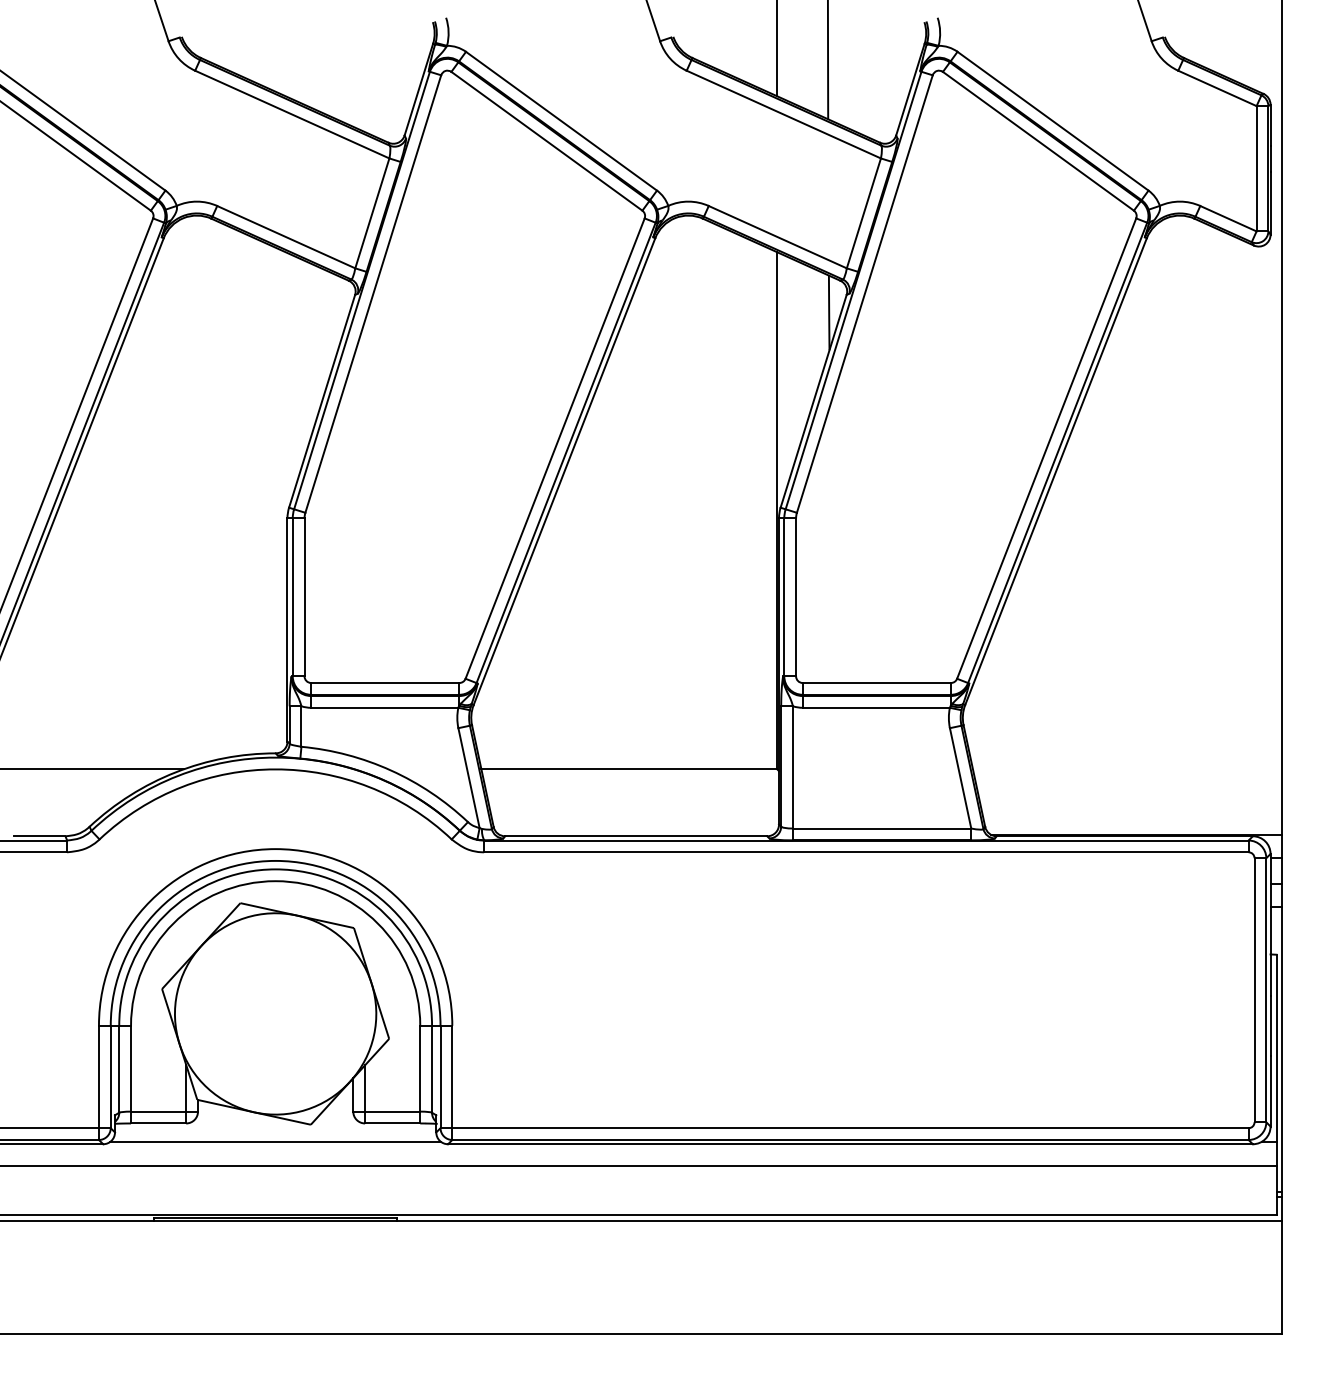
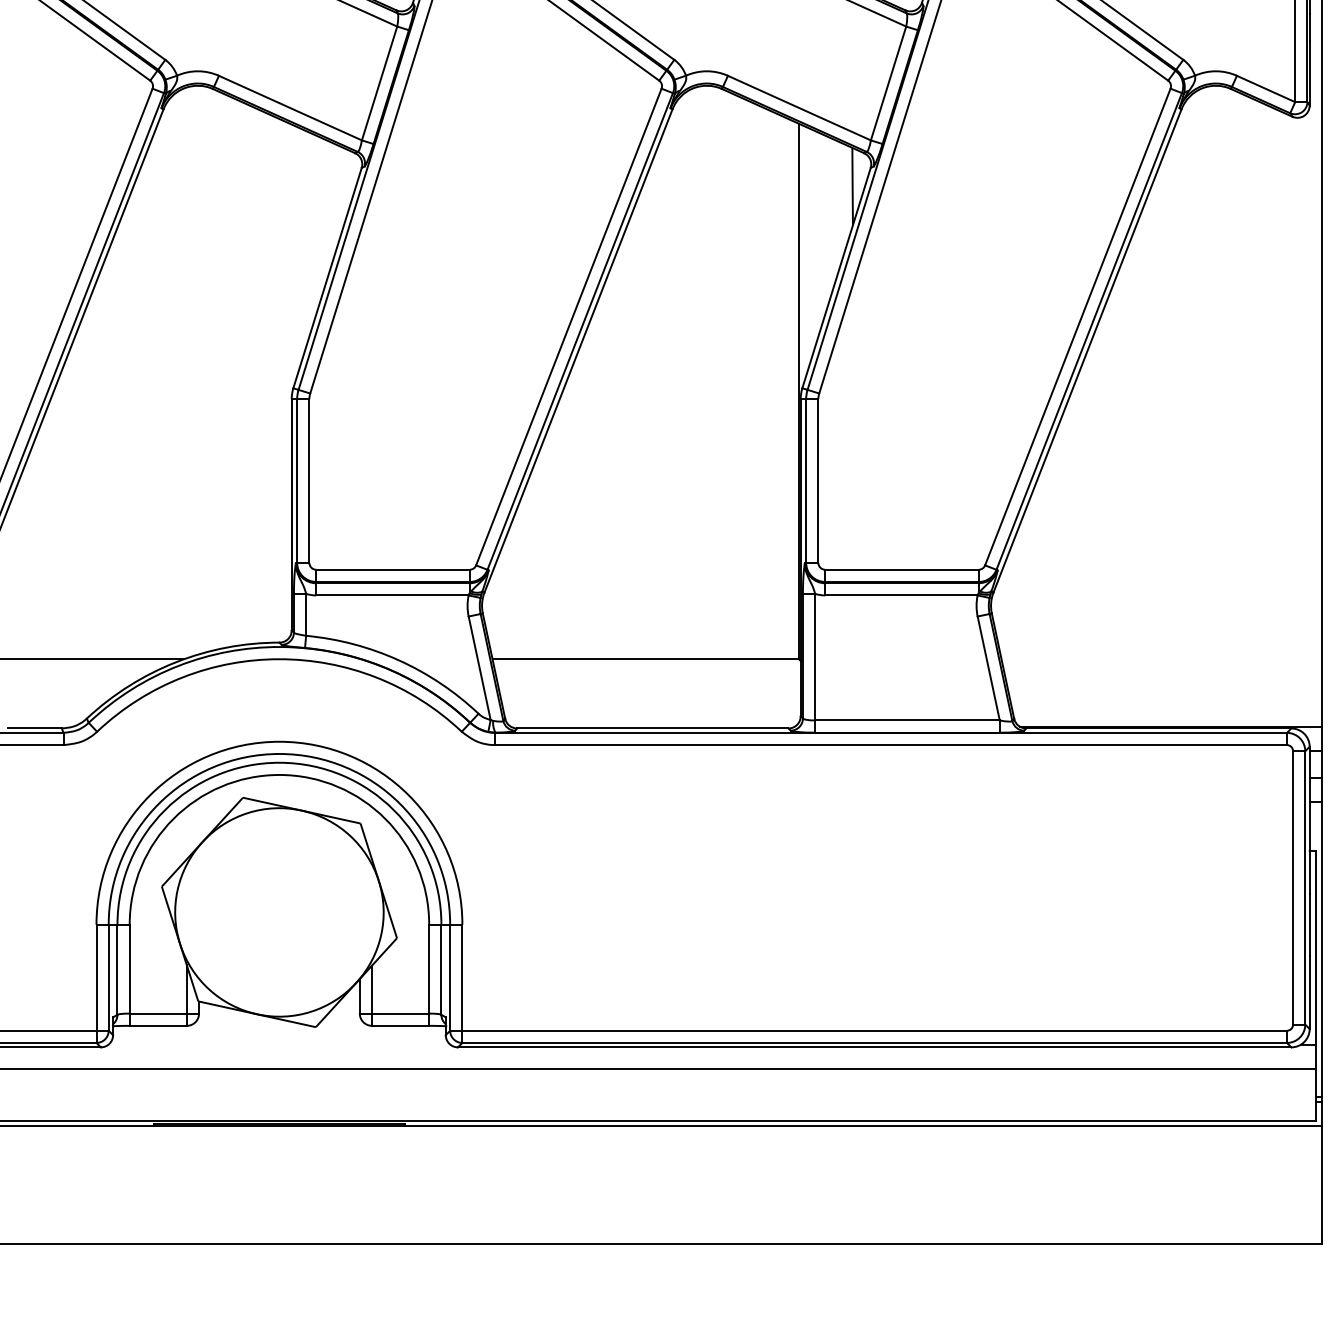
line: (275, 1141) -> (279, 1044), removed

